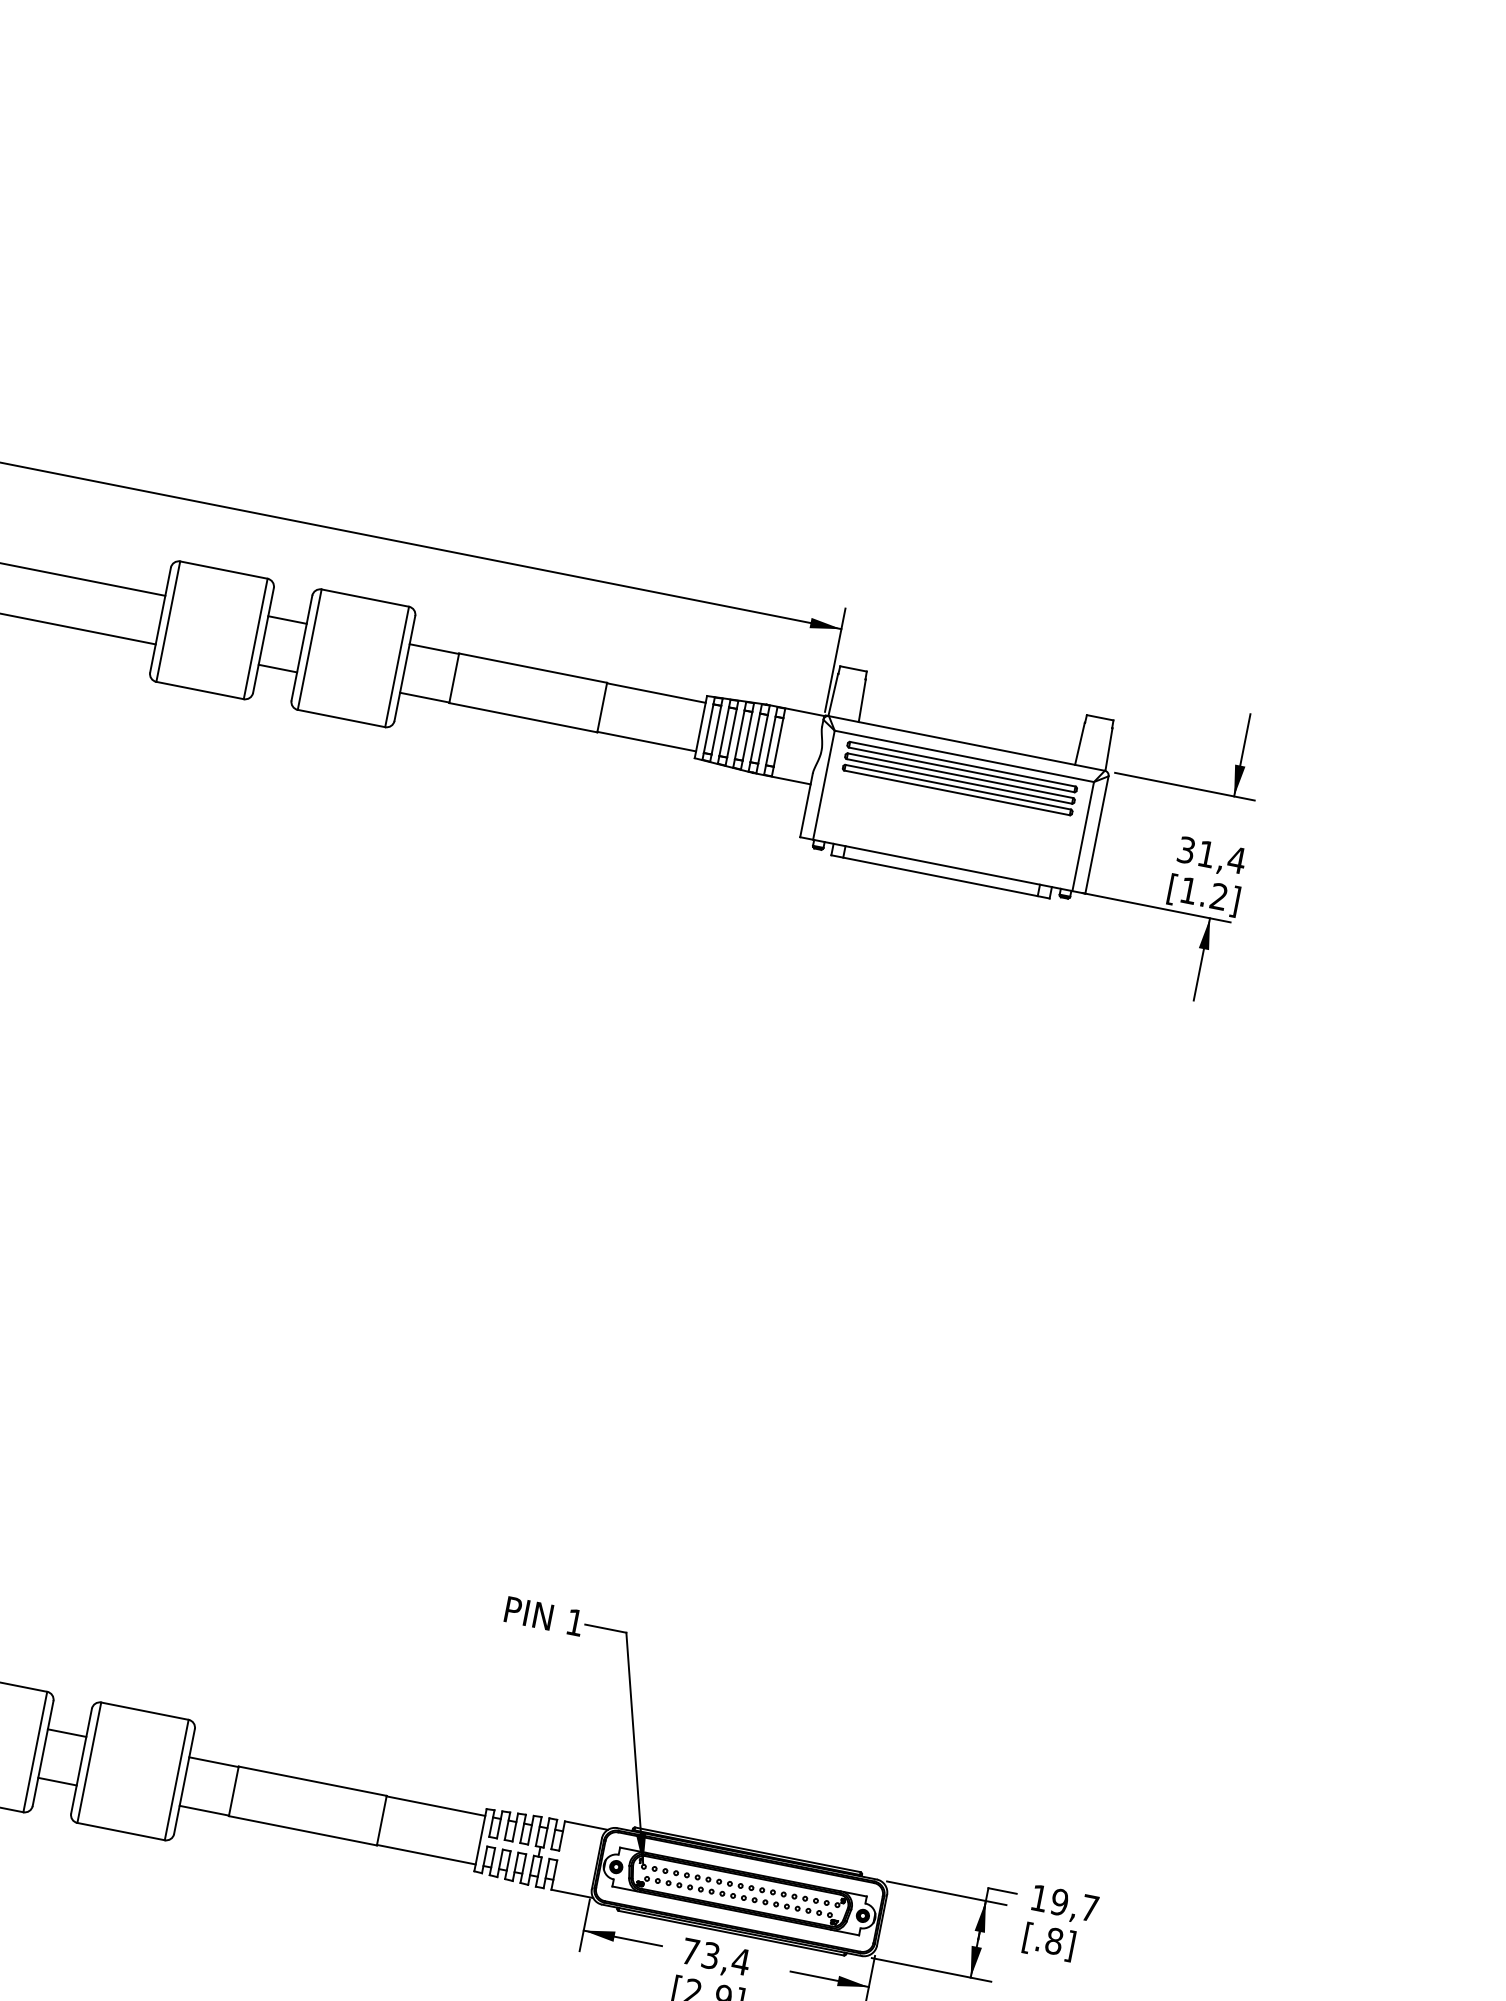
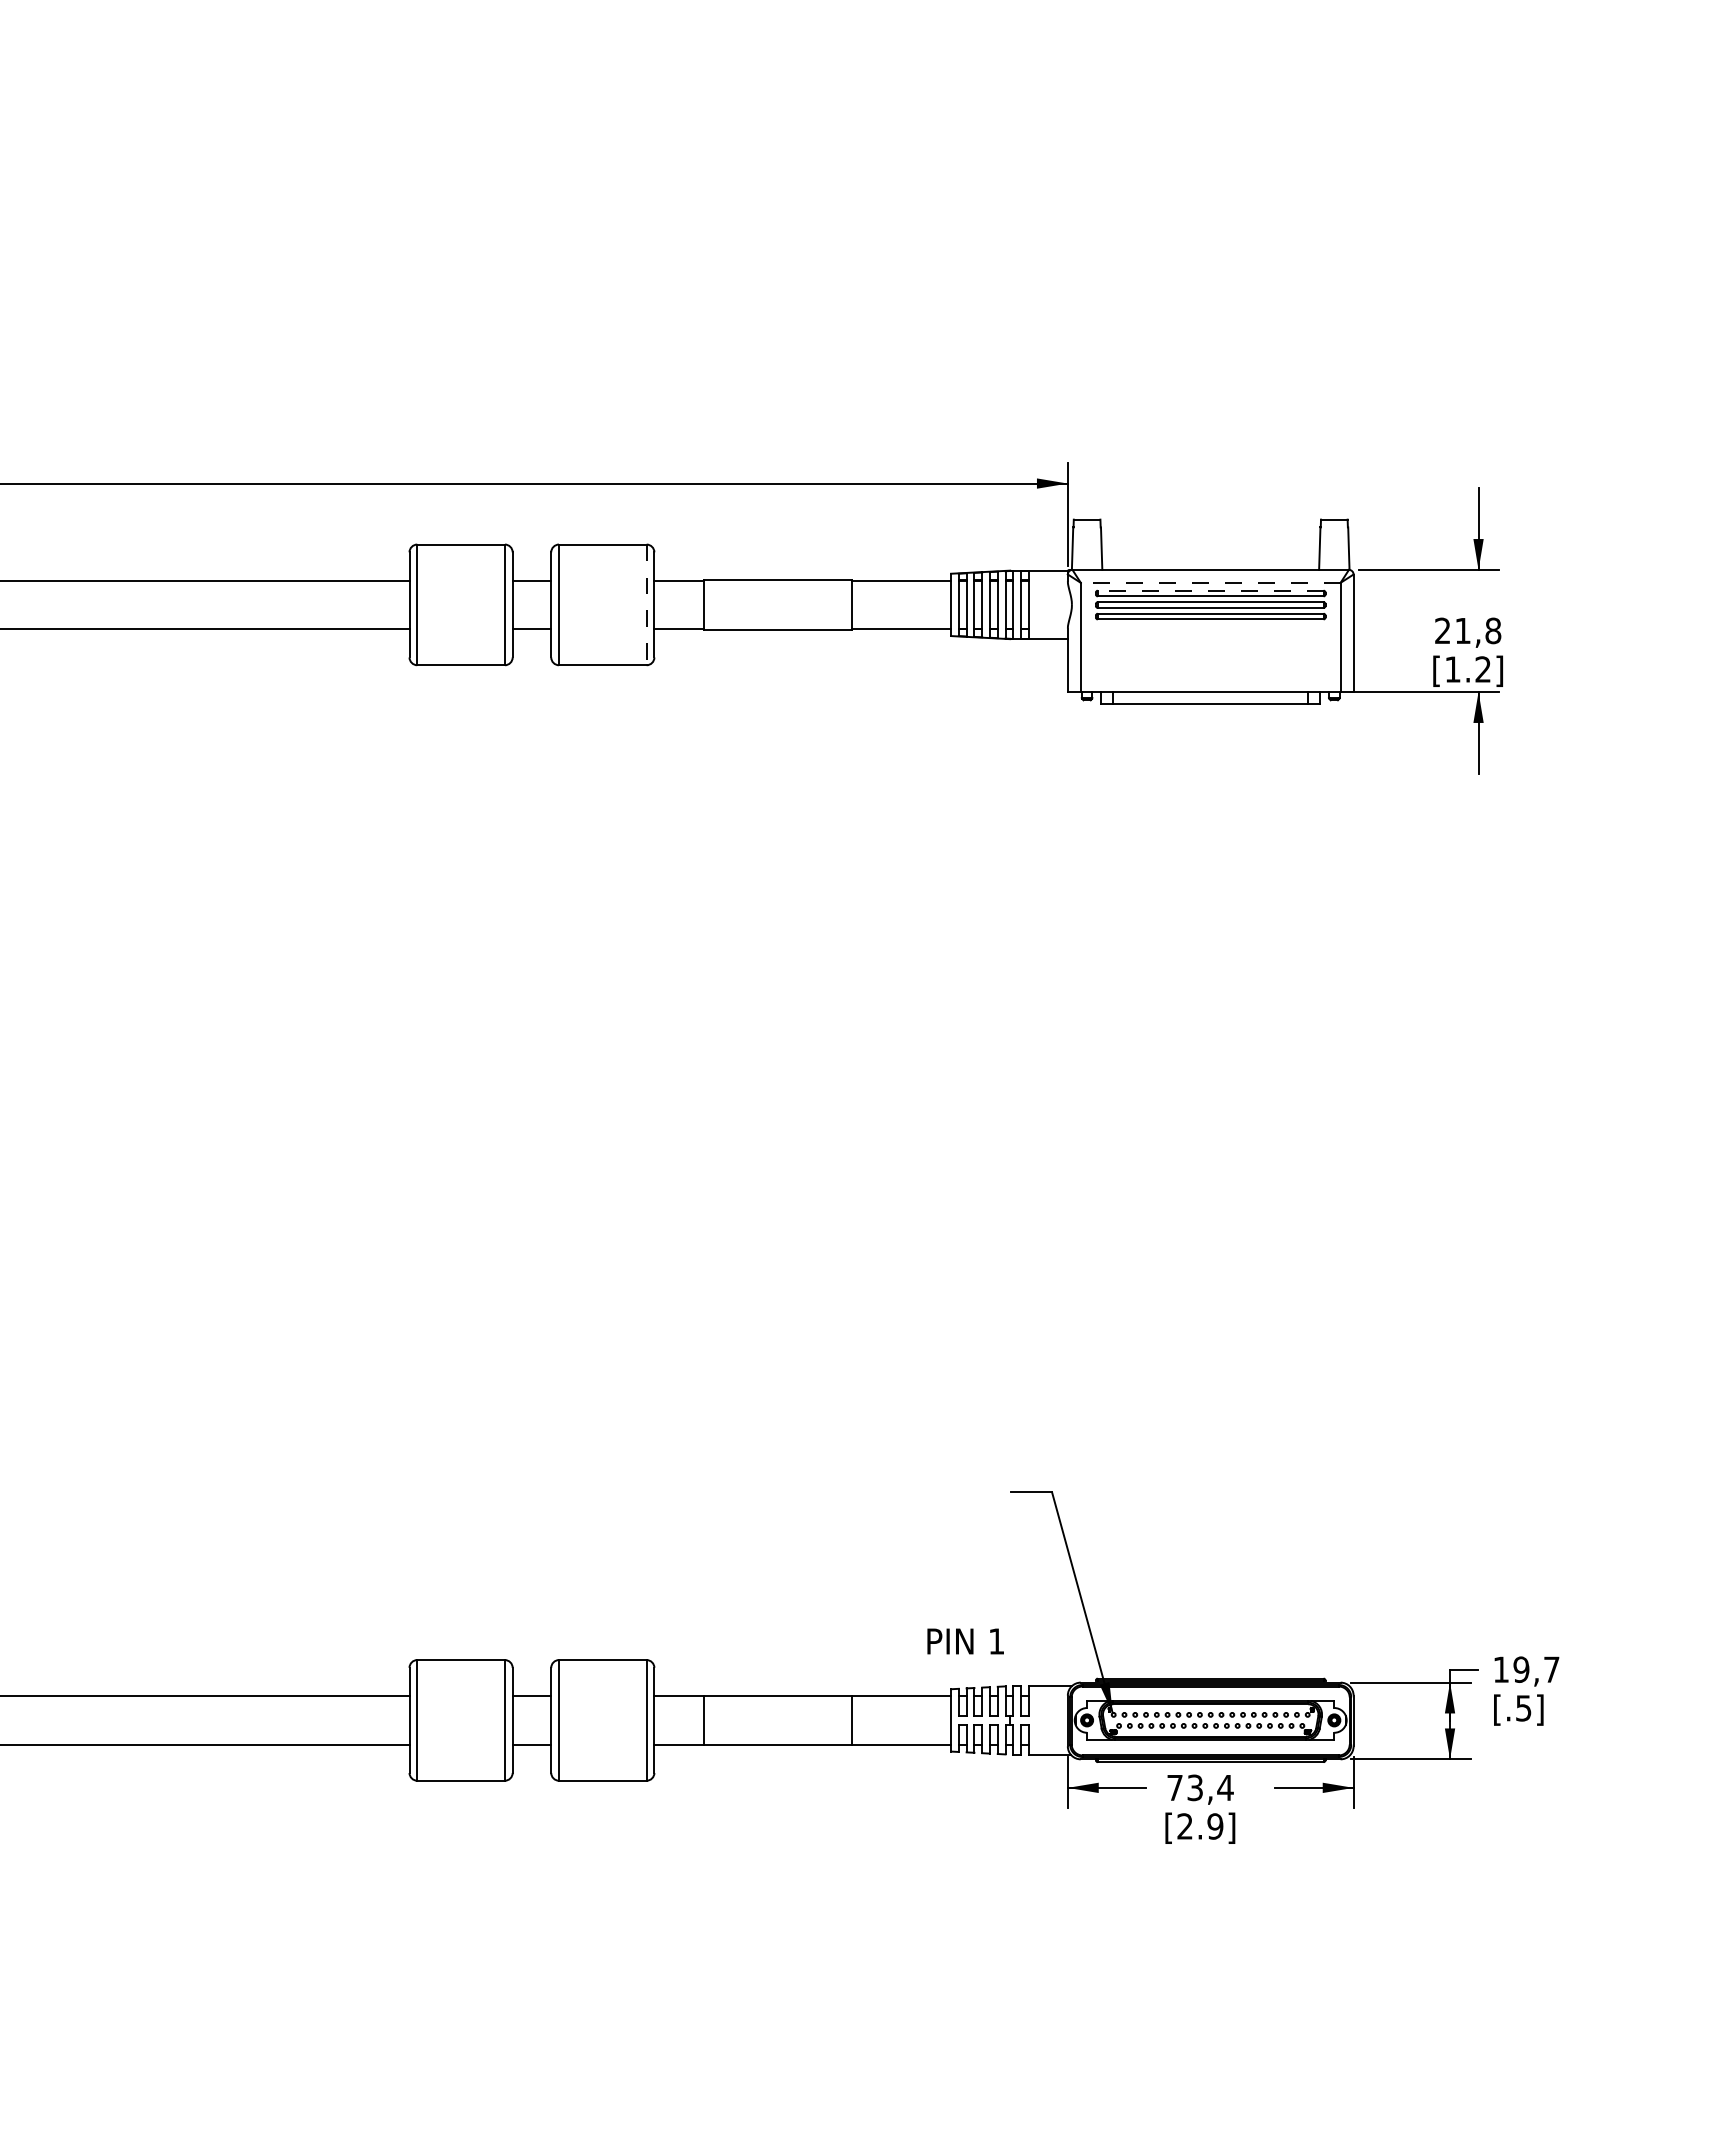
line: (396, 667) -> (646, 605), solid -> dashed
line: (964, 756) -> (1210, 582), solid -> dashed
line: (962, 764) -> (1210, 590), solid -> dashed
text: (1212, 854) -> (1468, 630), 31,4 -> 21,8
text: (543, 1616) -> (965, 1641), moved
text: (1054, 1941) -> (1523, 1708), [.8] -> [.5]

